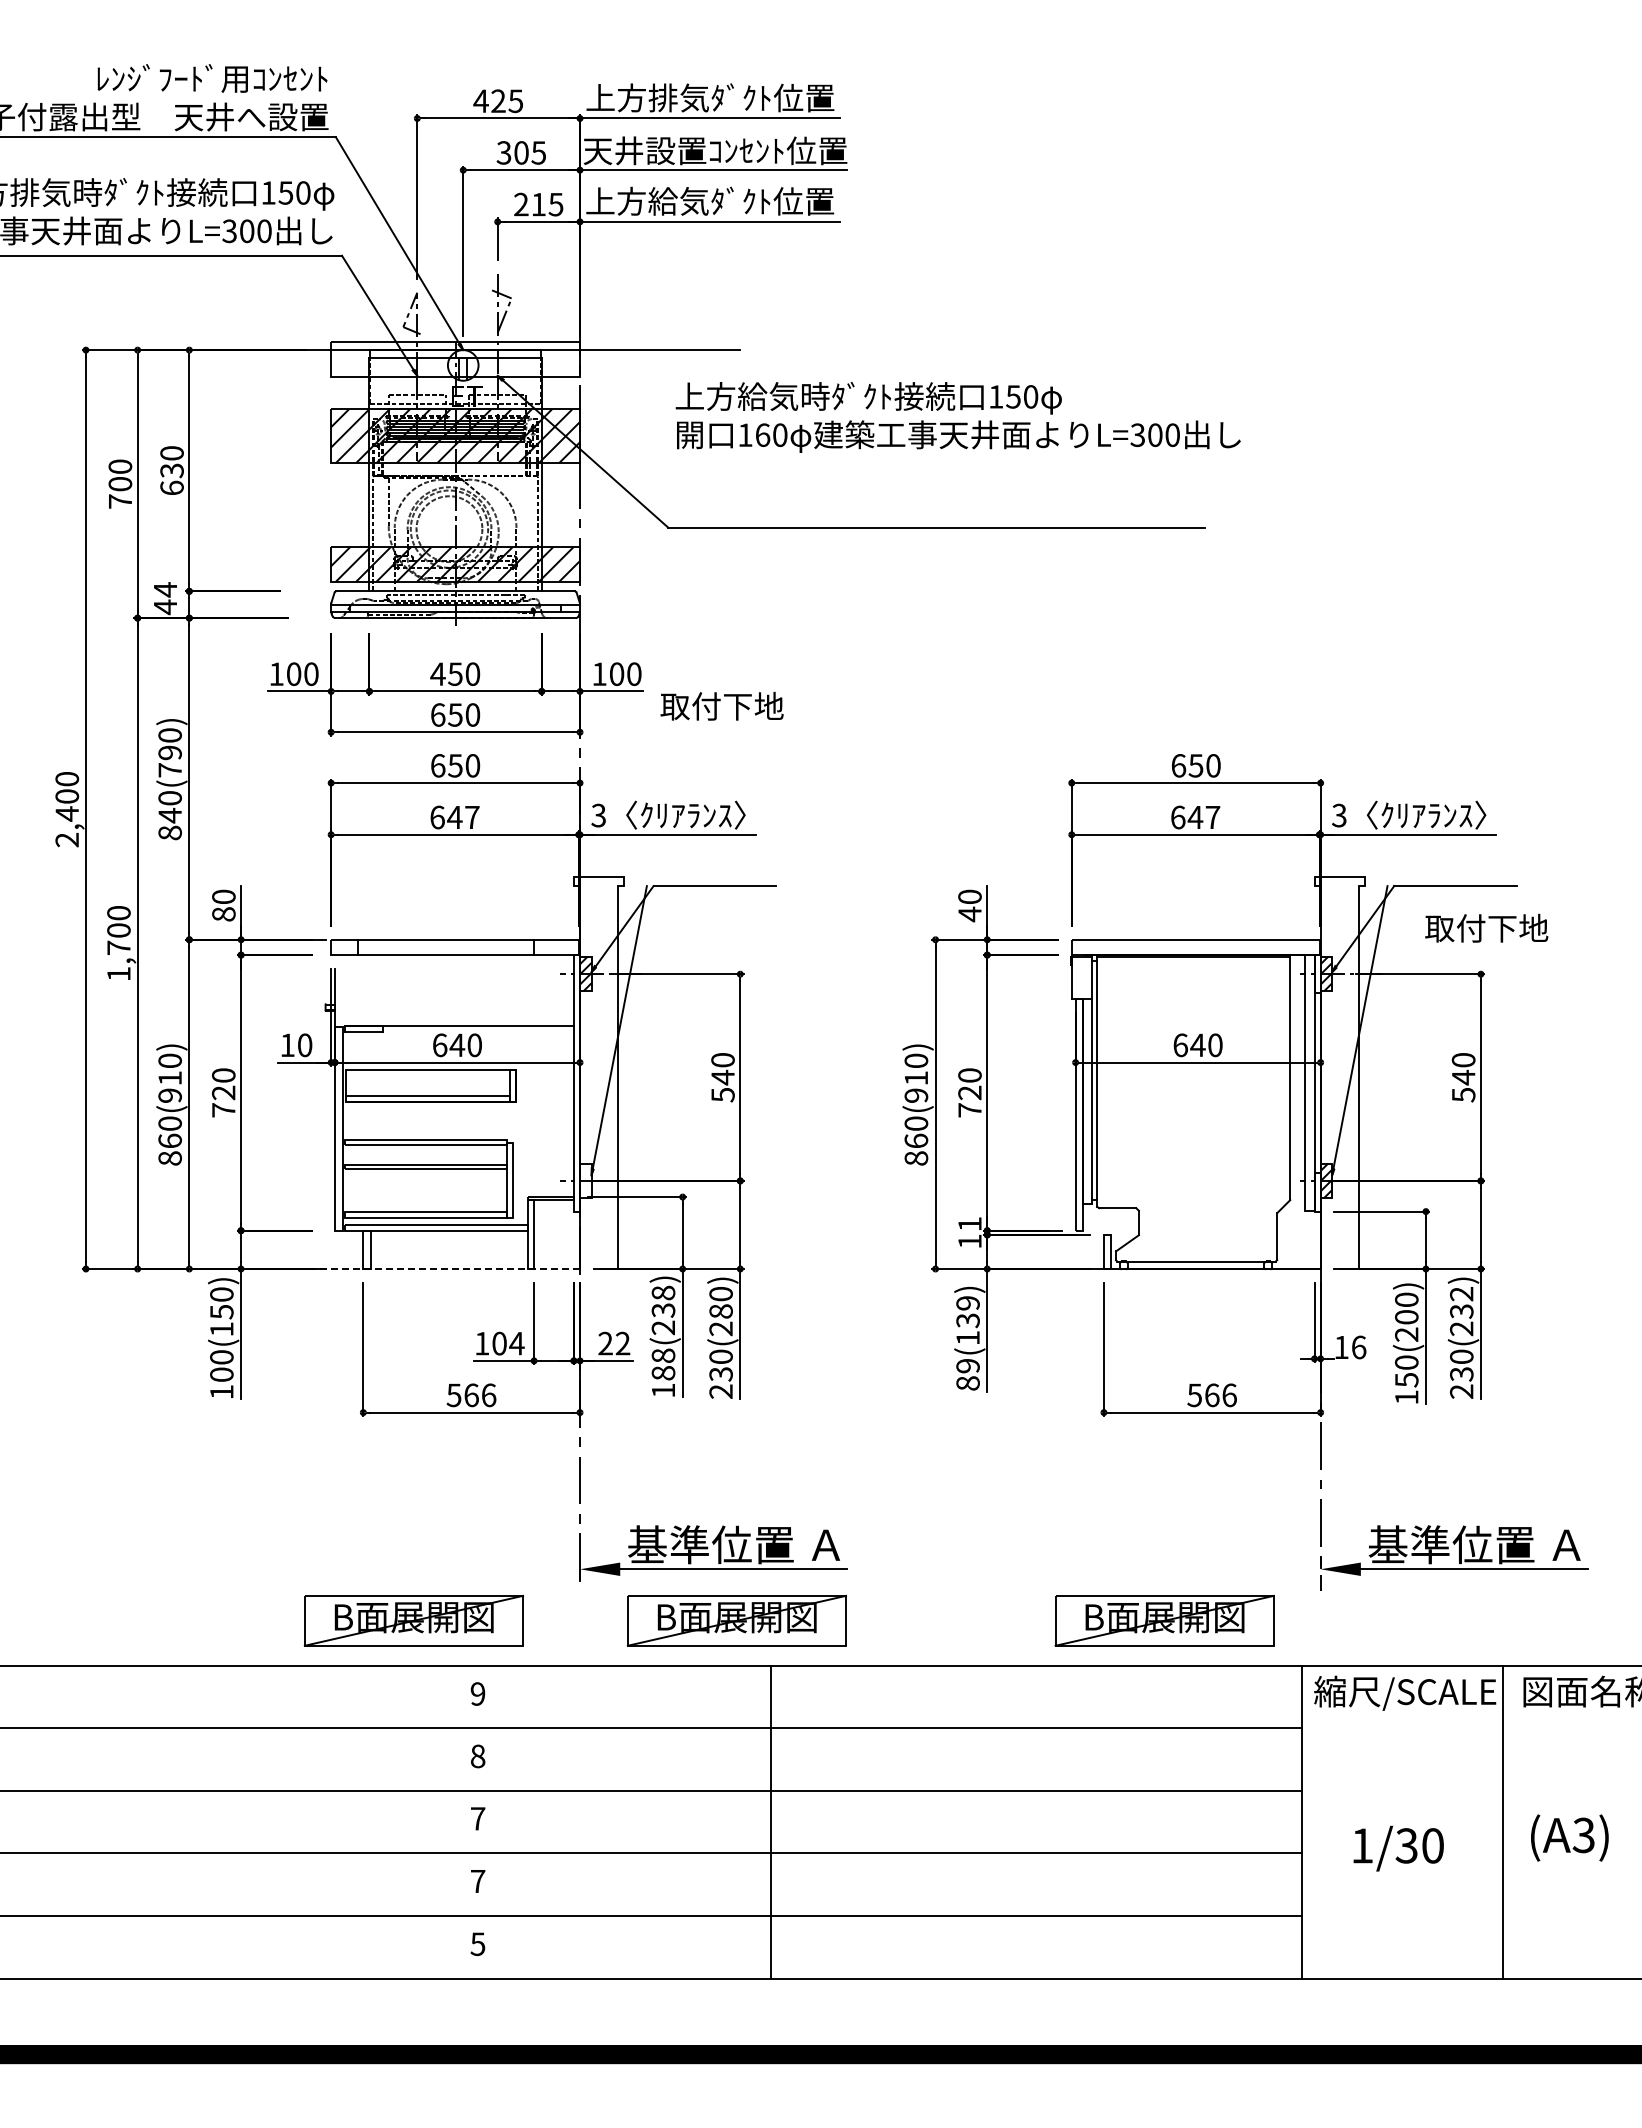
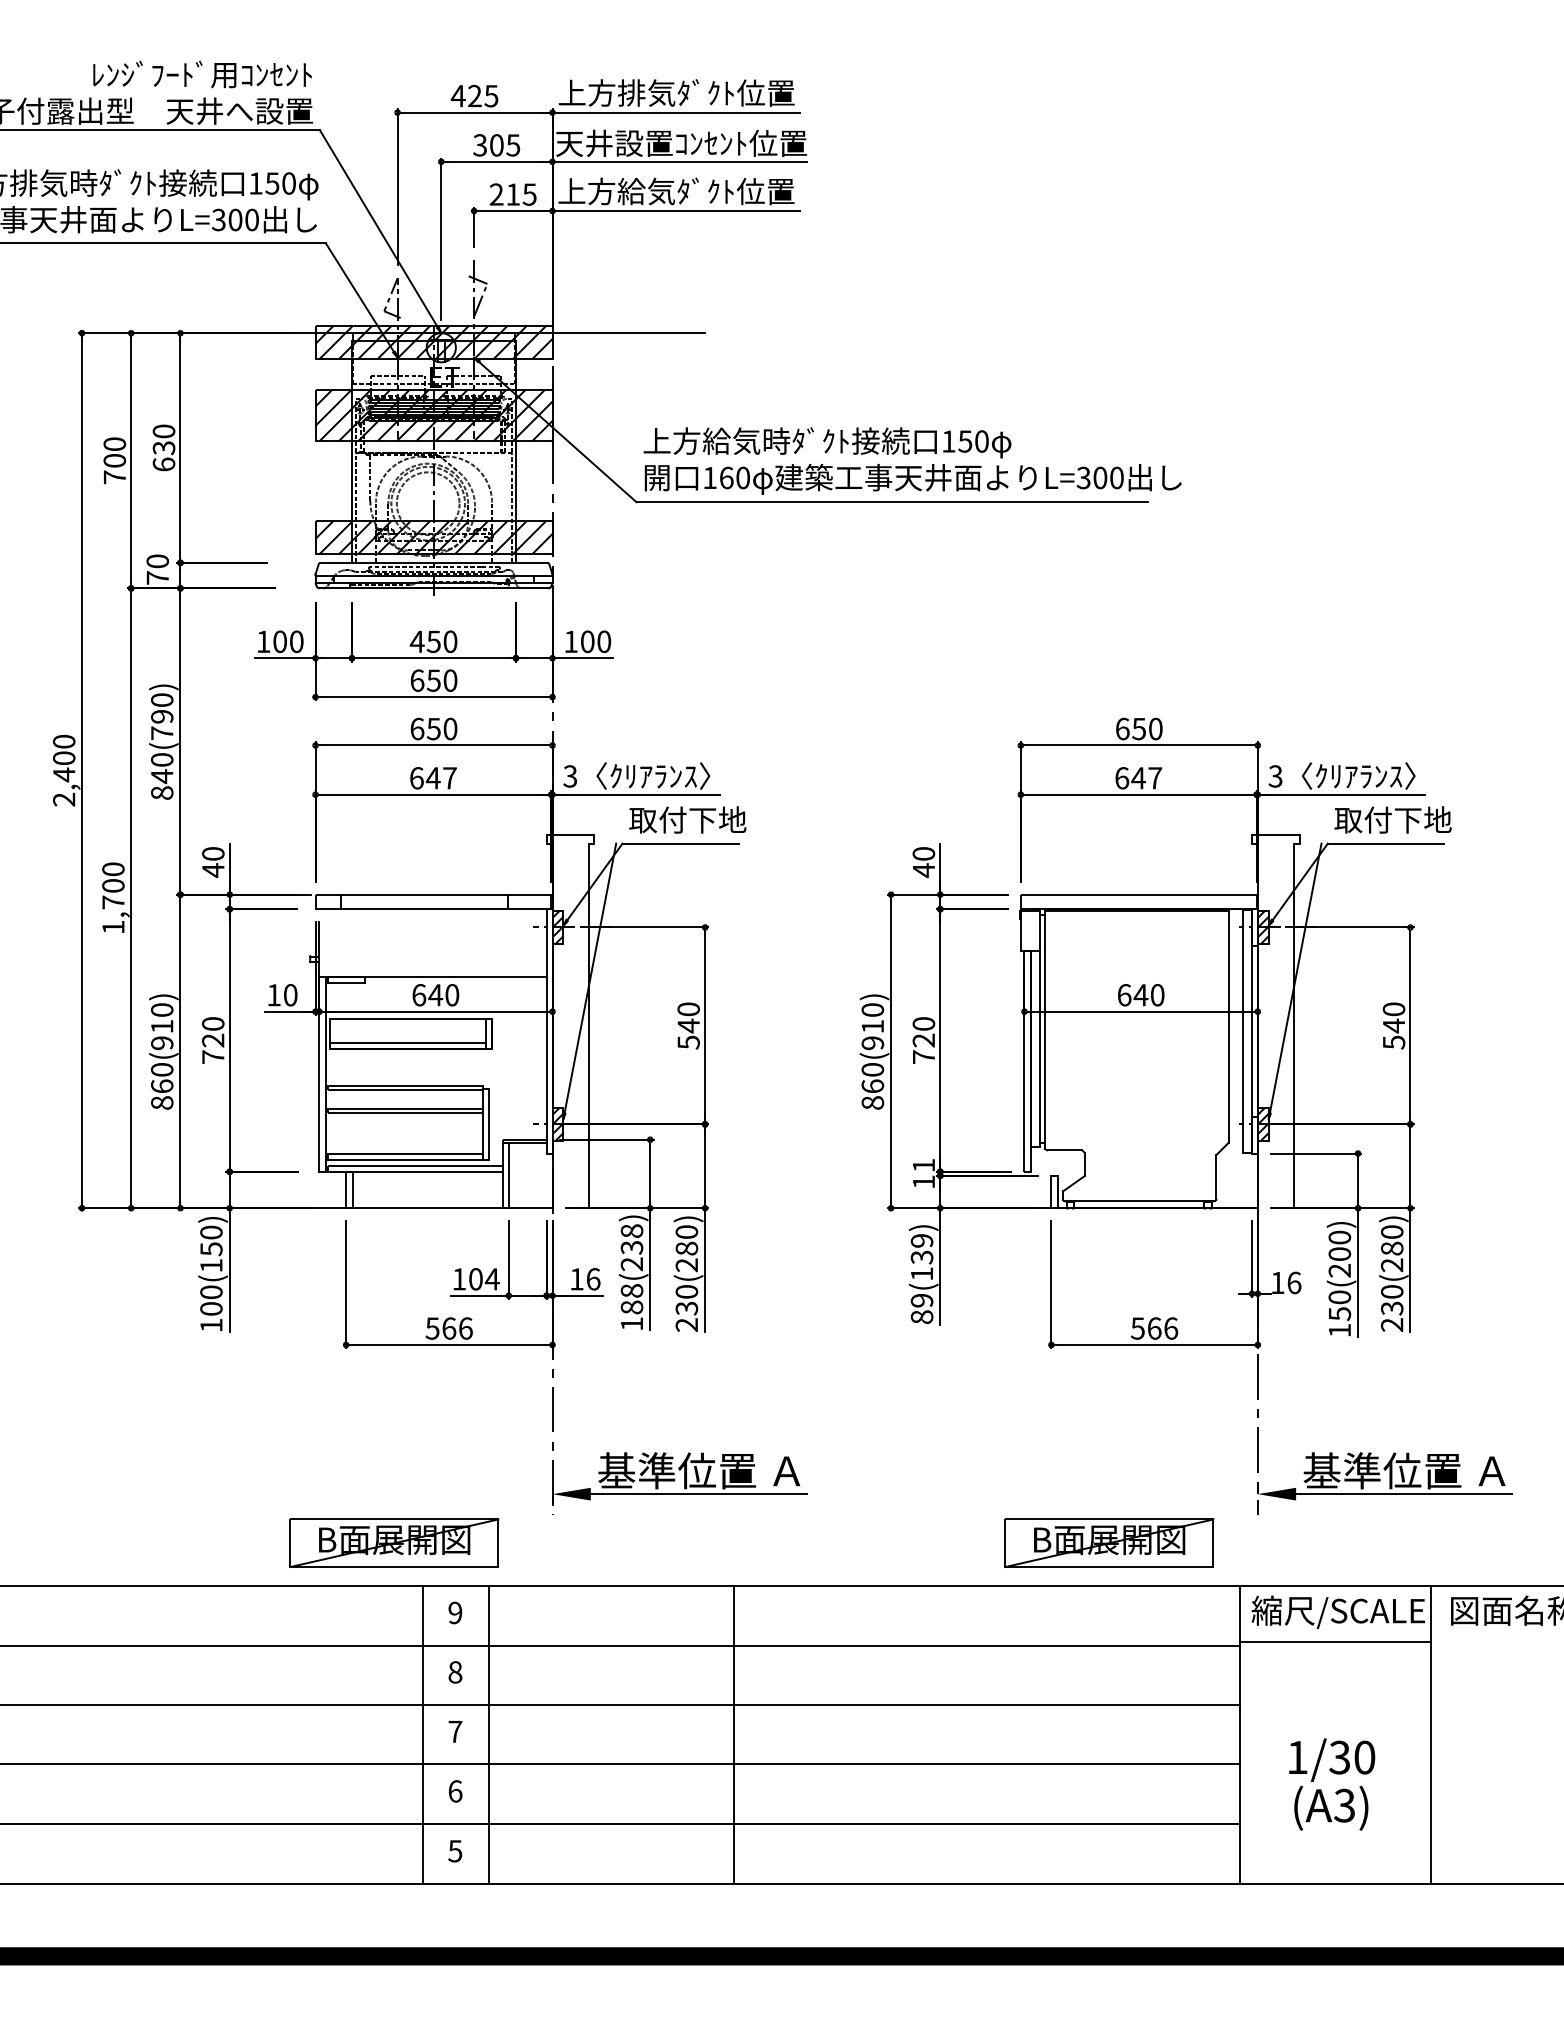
hatch: (455, 359) -> (433, 342), added
text: (957, 417) -> (911, 461), moved
text: (165, 598) -> (157, 569), 44 -> 70
text: (721, 705) -> (687, 819), moved
text: (223, 914) -> (213, 870), 80 -> 40
text: (1486, 927) -> (1392, 819), moved
hatch: (585, 1180) -> (557, 1123), added
line: (432, 1269) -> (412, 1208), dashed -> solid
text: (1461, 1302) -> (1391, 1240), 230(232) -> 230(280)
text: (614, 1343) -> (585, 1279), 22 -> 16
part: (736, 1620) -> (701, 1542), removed
line: (1401, 1724) -> (1334, 1641), added
line: (443, 1821) -> (422, 1734), added
line: (512, 1821) -> (488, 1734), added
text: (1569, 1837) -> (1331, 1807), moved
text: (478, 1881) -> (455, 1791), 7 -> 6

